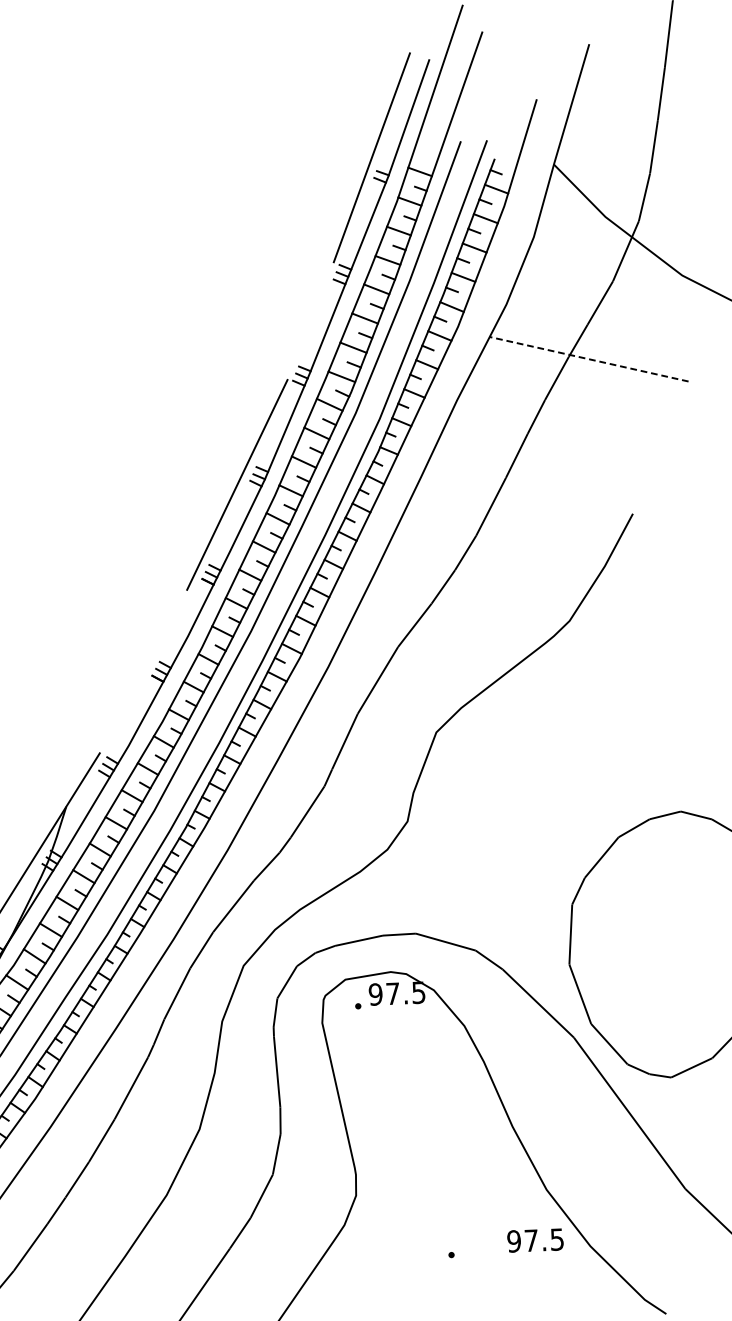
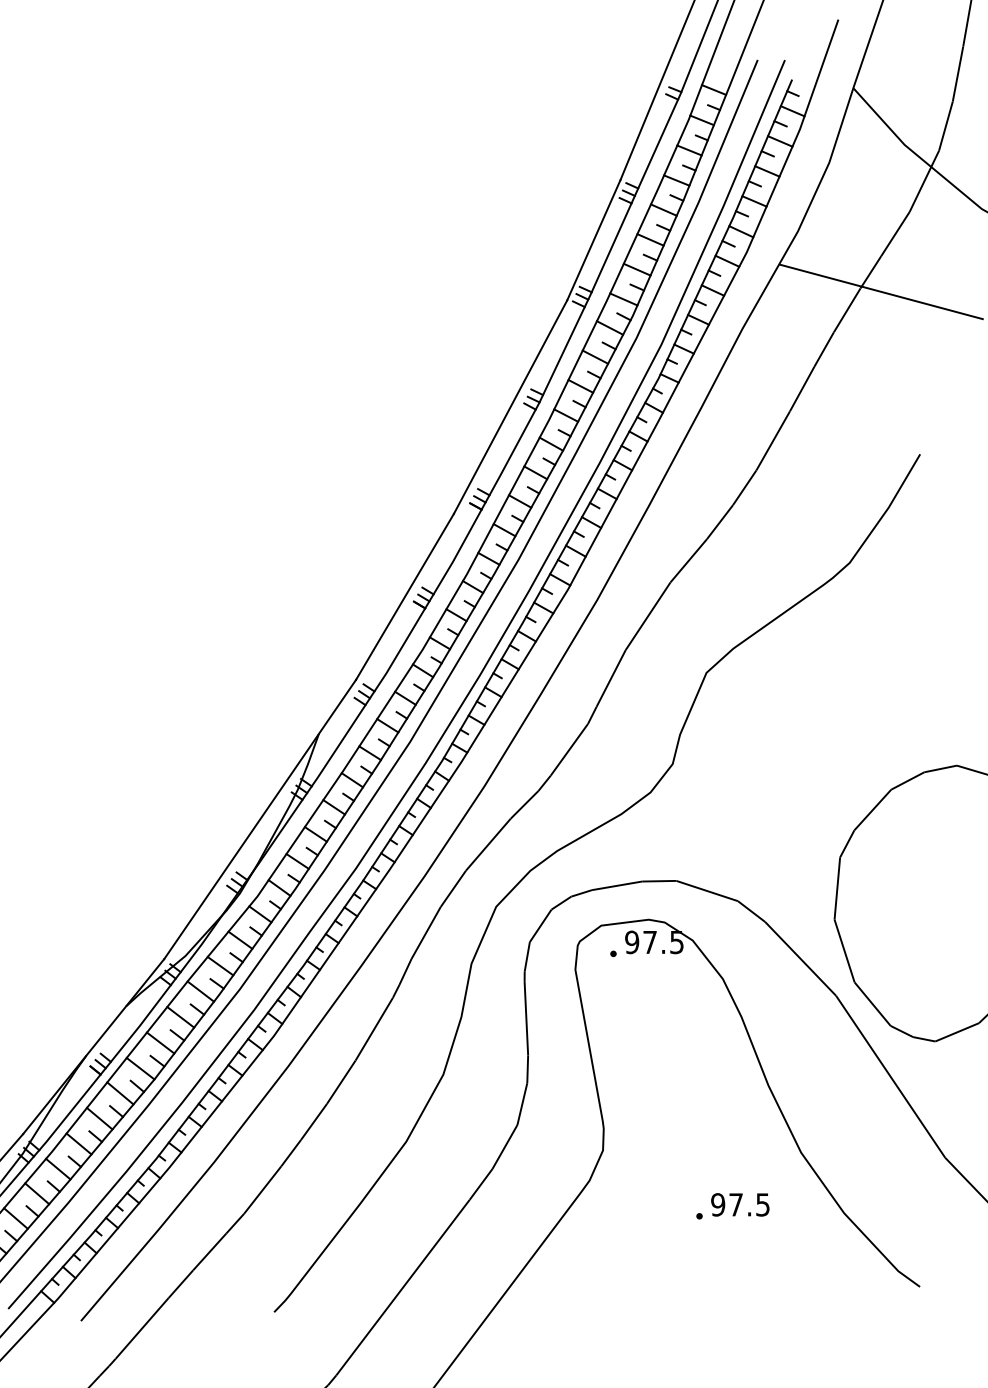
line: (310, 321) -> (593, 240), added
line: (589, 358) -> (881, 291), dashed -> solid
line: (143, 671) -> (404, 596), added
text: (535, 1240) -> (740, 1204), moved

